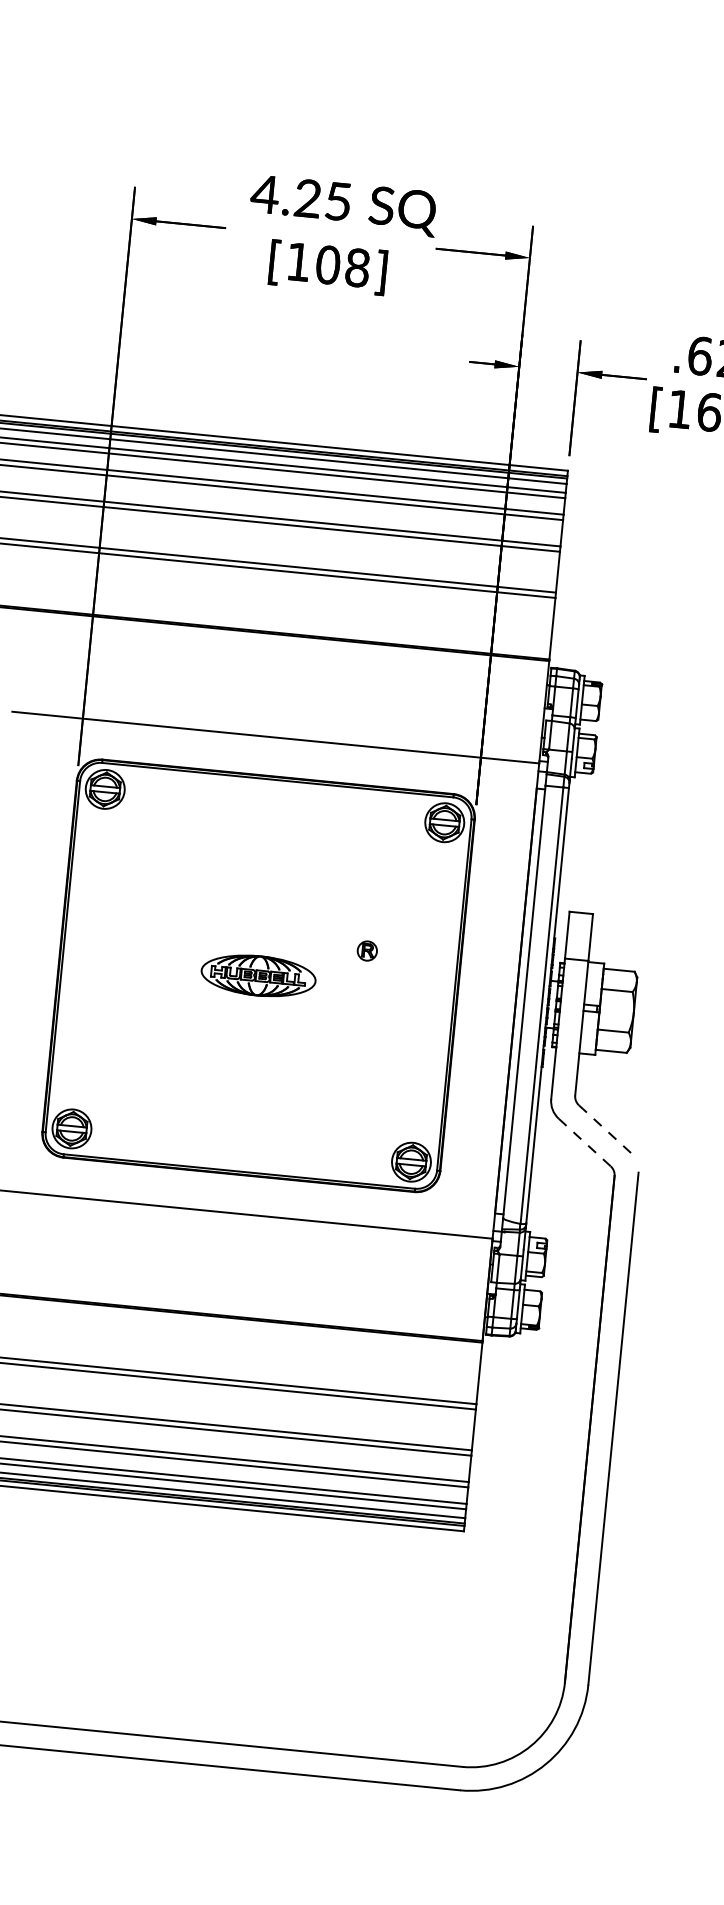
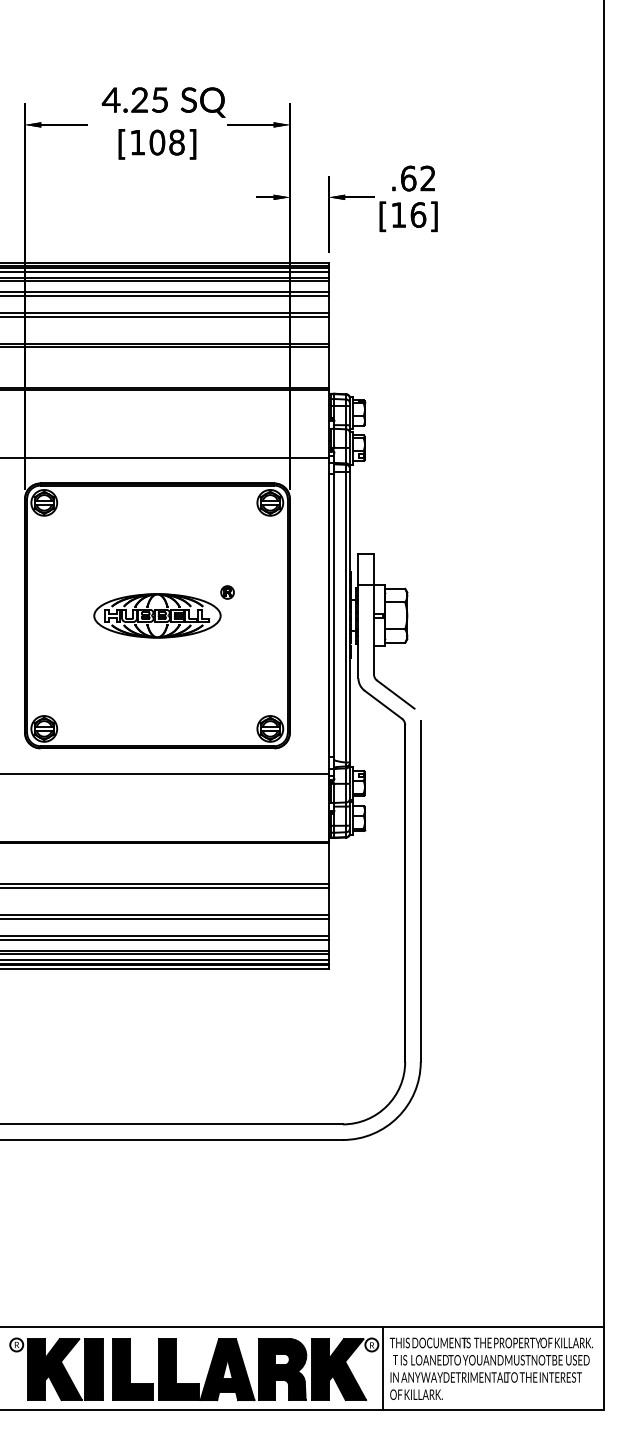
part: (258, 975) -> (157, 615), size x1.67
line: (604, 1128) -> (395, 694), dashed -> solid
line: (584, 1143) -> (383, 705), dashed -> solid

